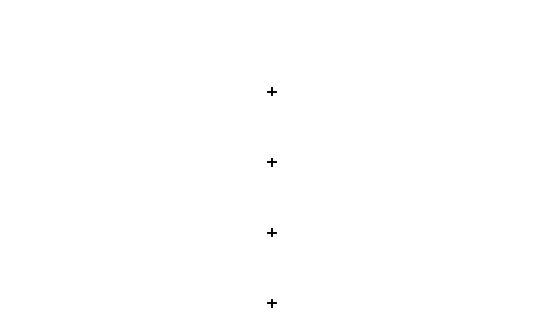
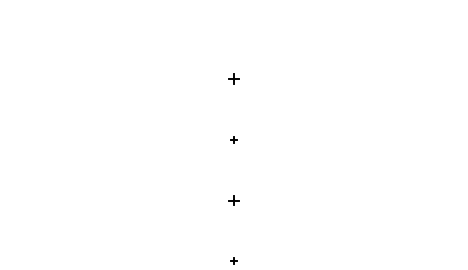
part: (271, 91) -> (233, 78), size x1.6
part: (271, 232) -> (233, 199), size x1.6

